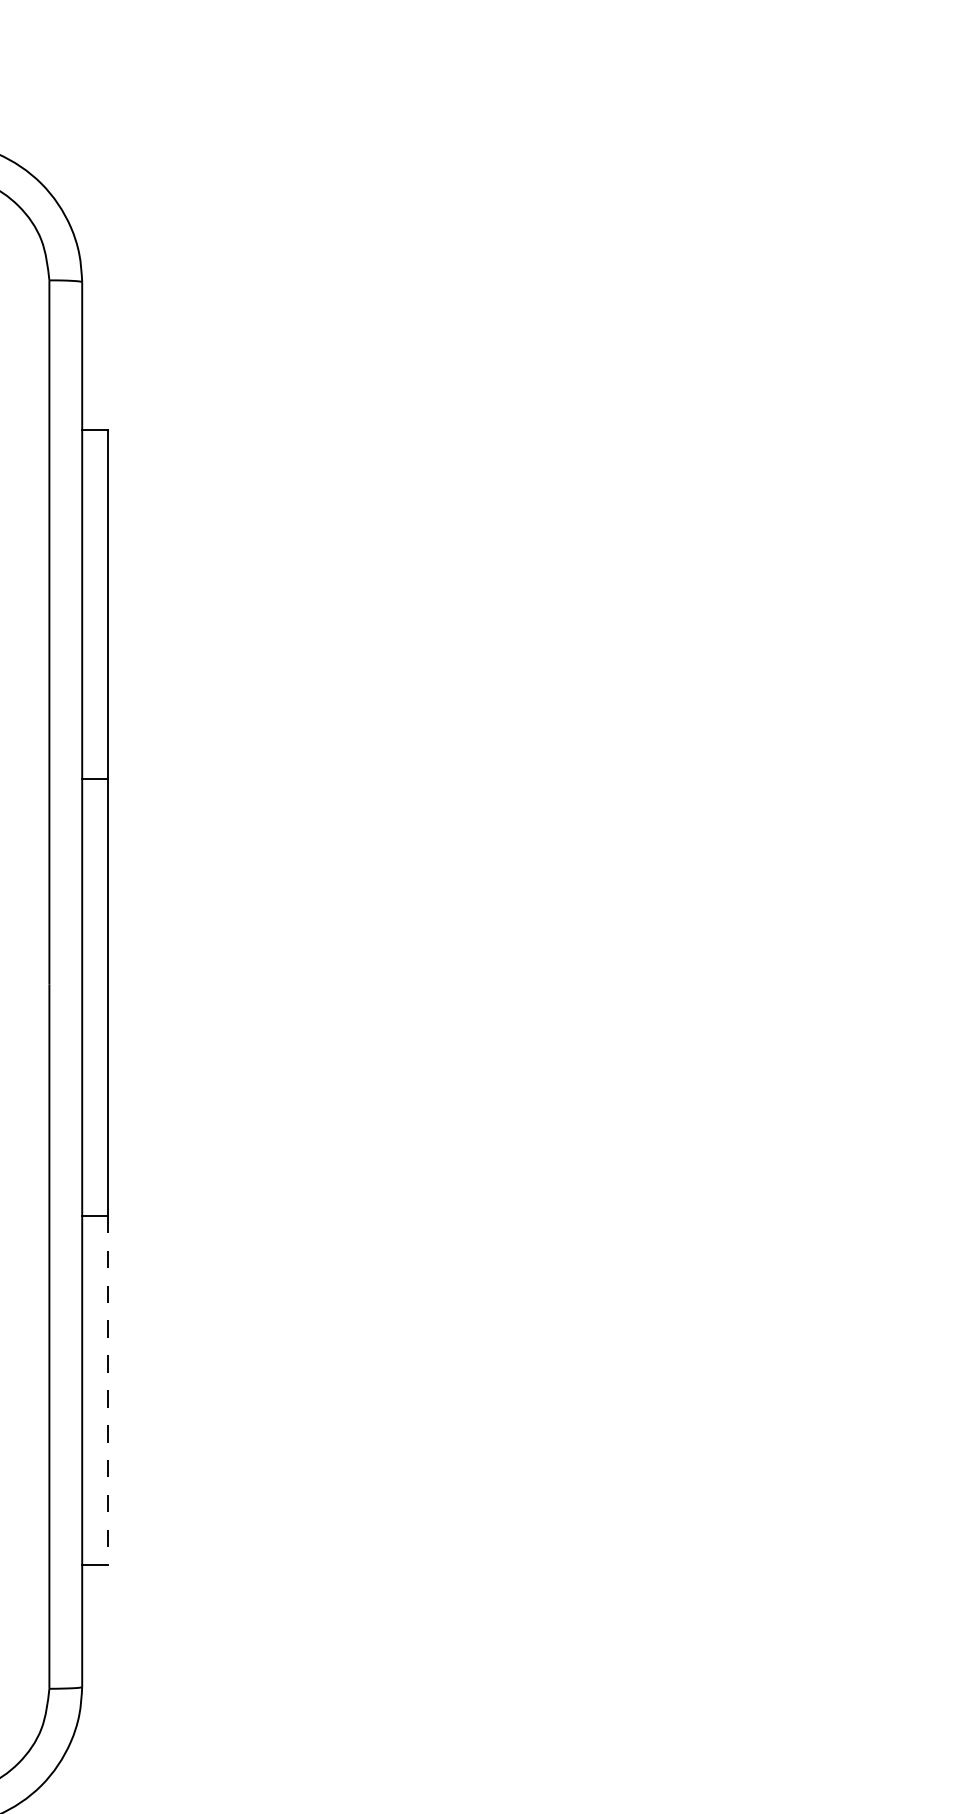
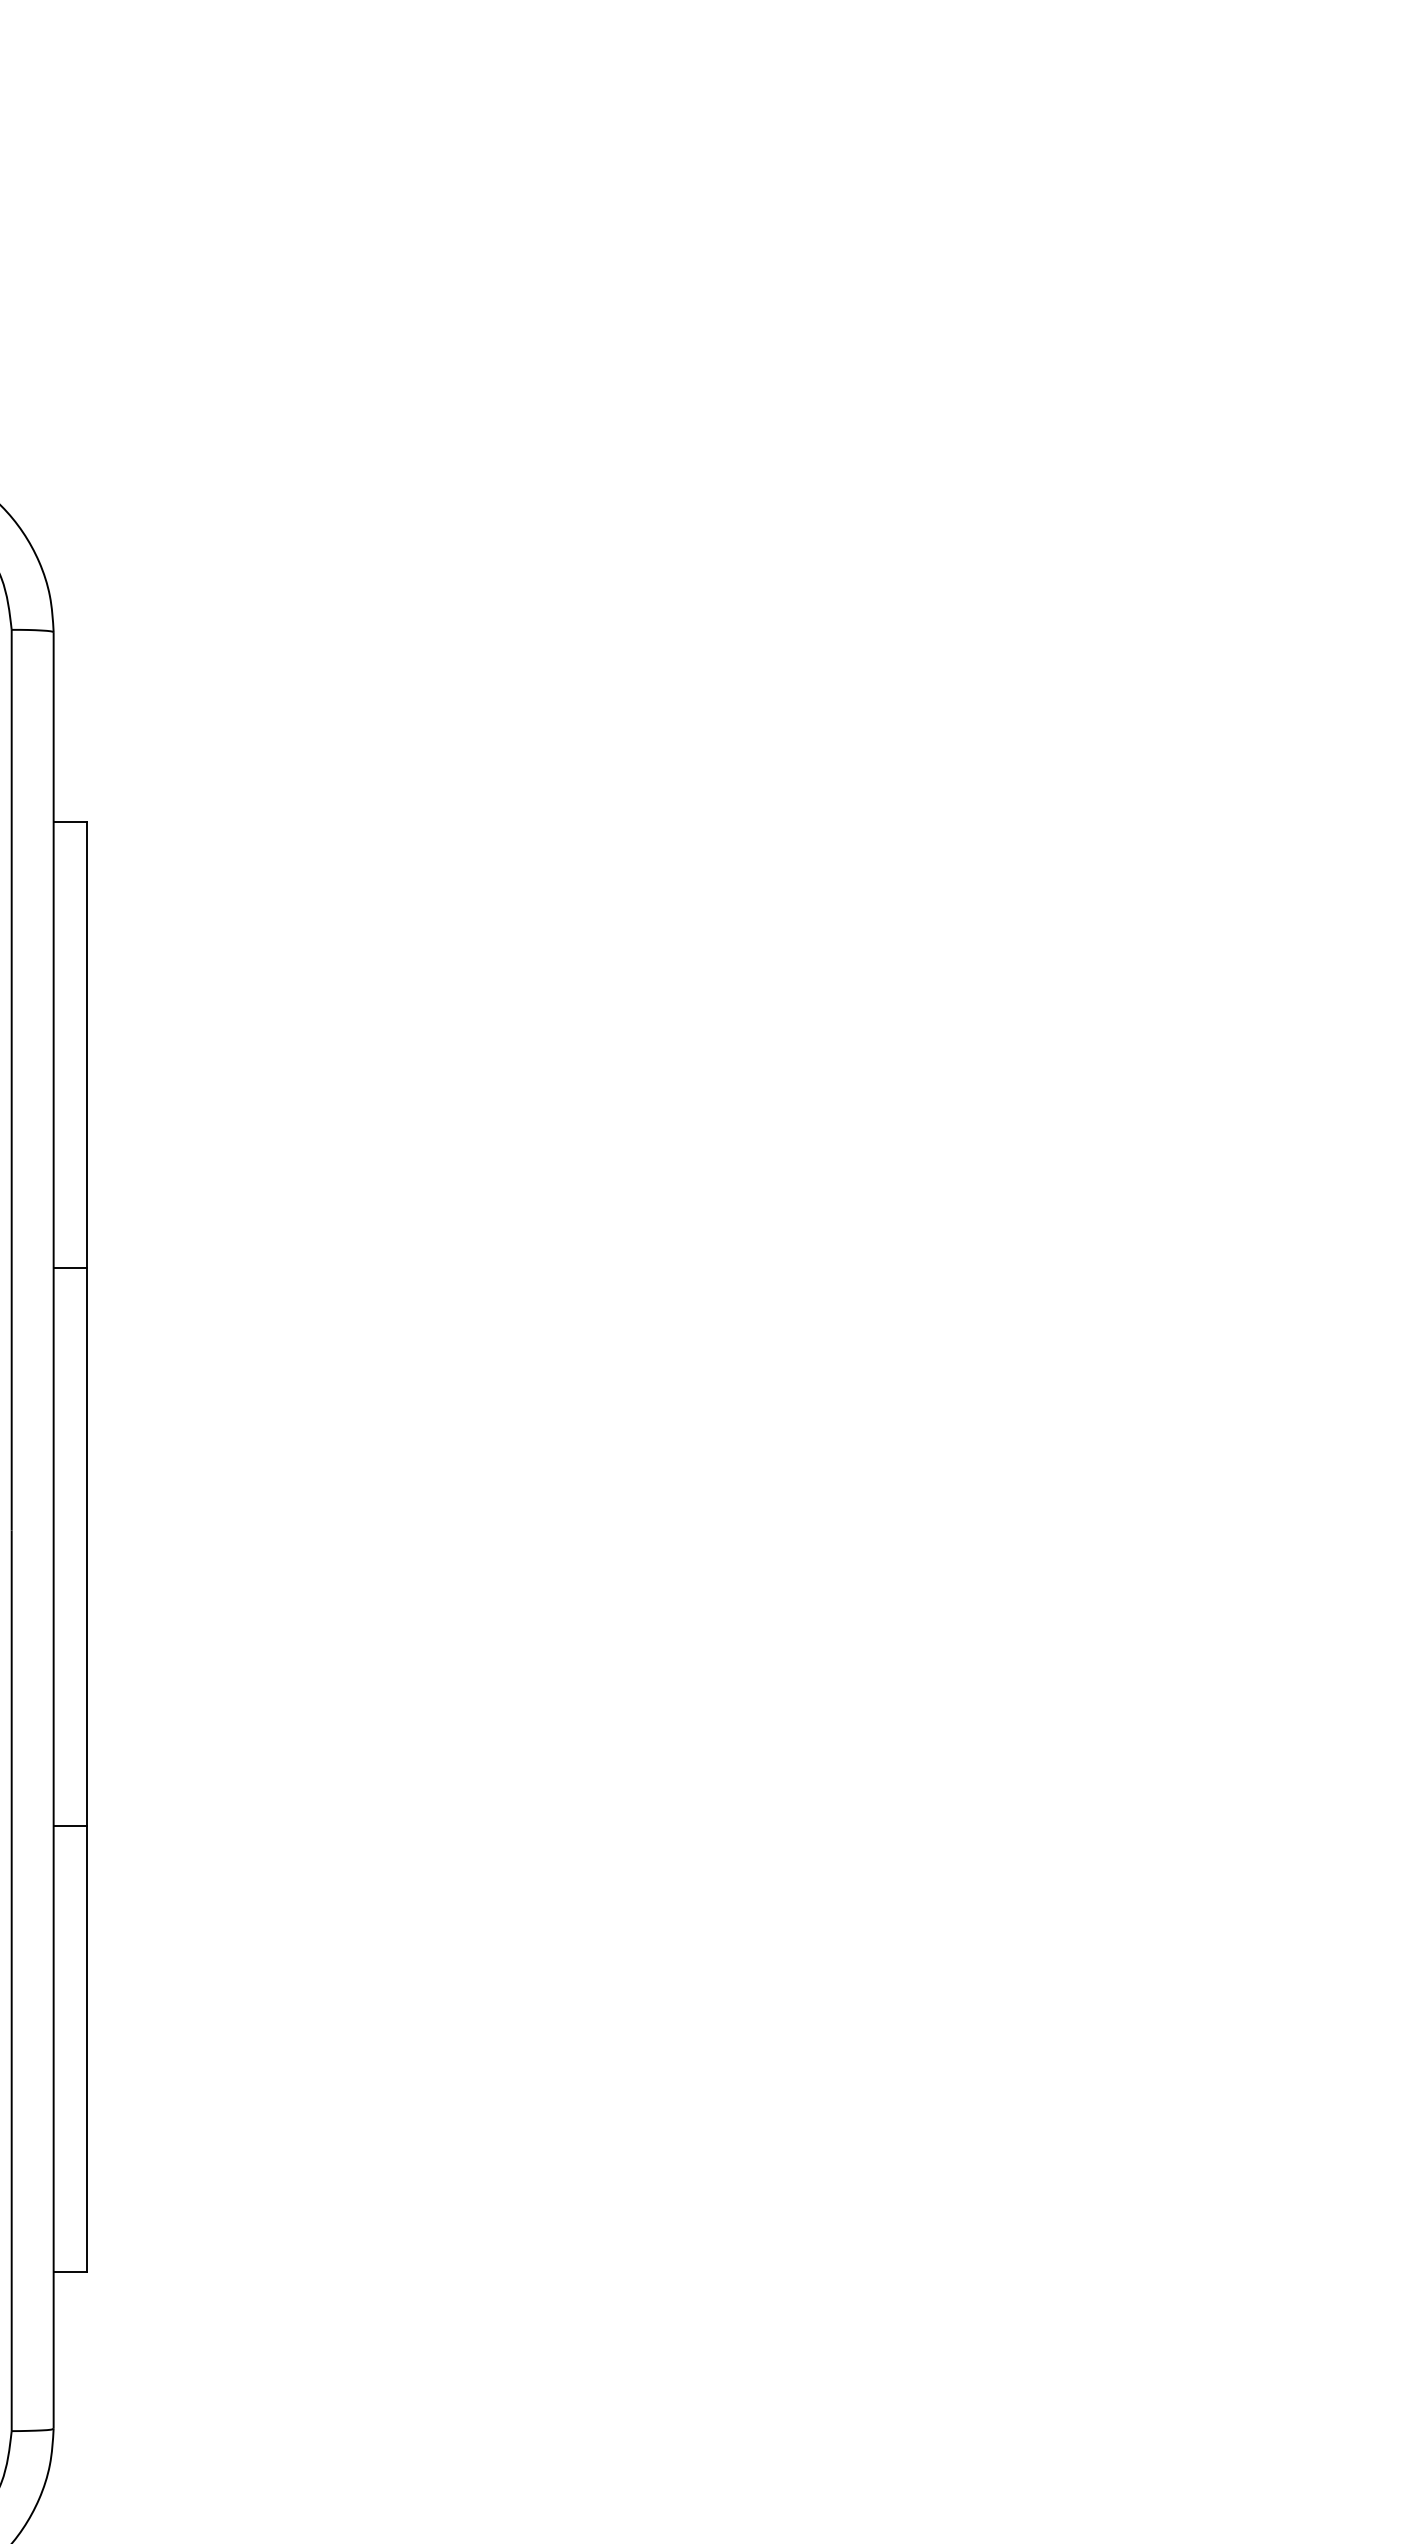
line: (107, 1390) -> (86, 2049), dashed -> solid

